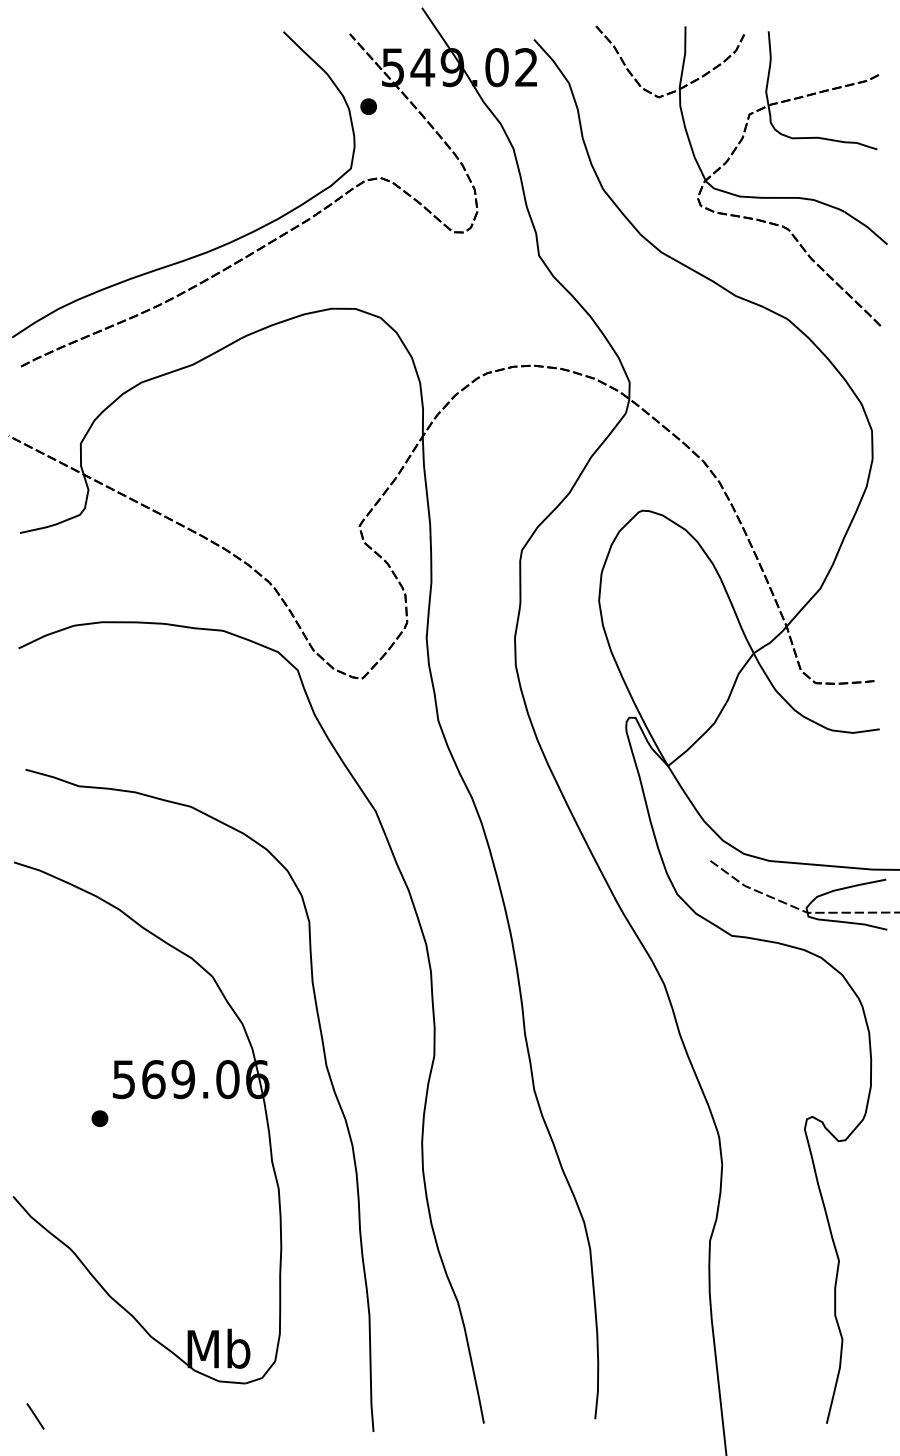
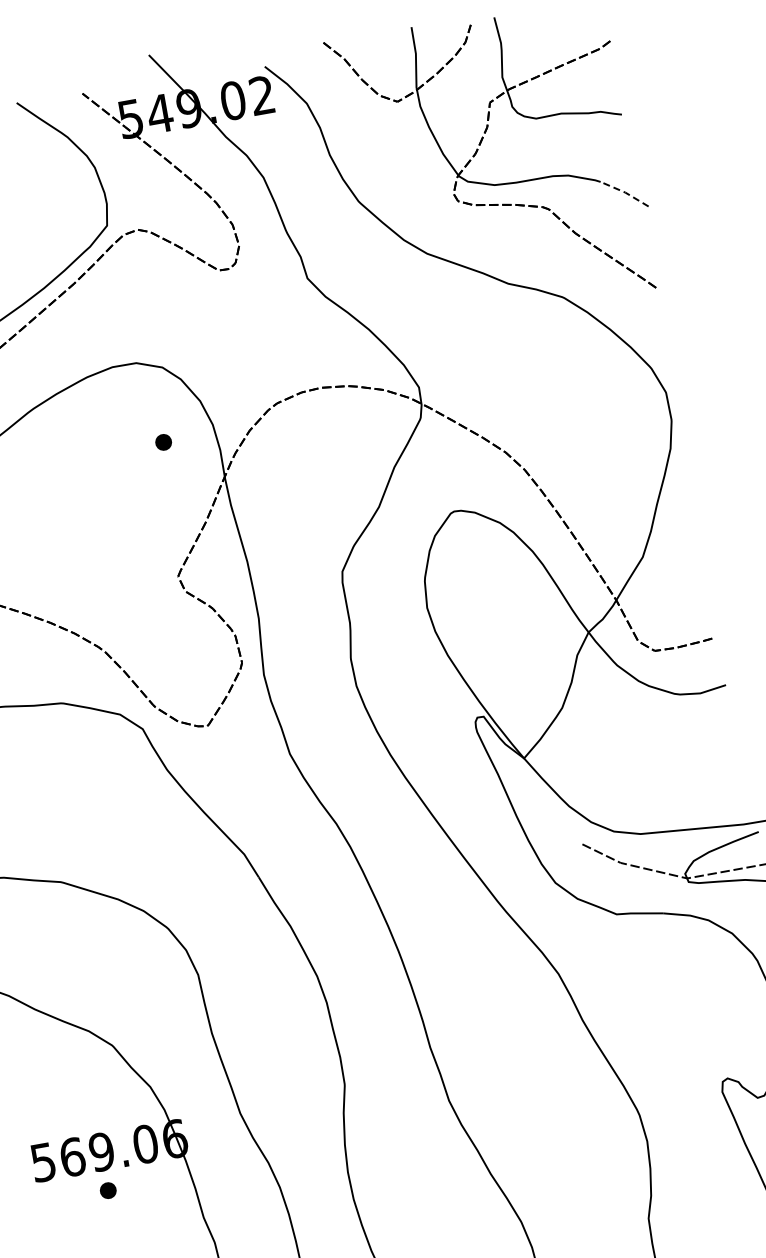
part: (368, 106) -> (163, 442), moved
line: (867, 226) -> (625, 192), solid -> dashed
part: (99, 1118) -> (107, 1190), moved

